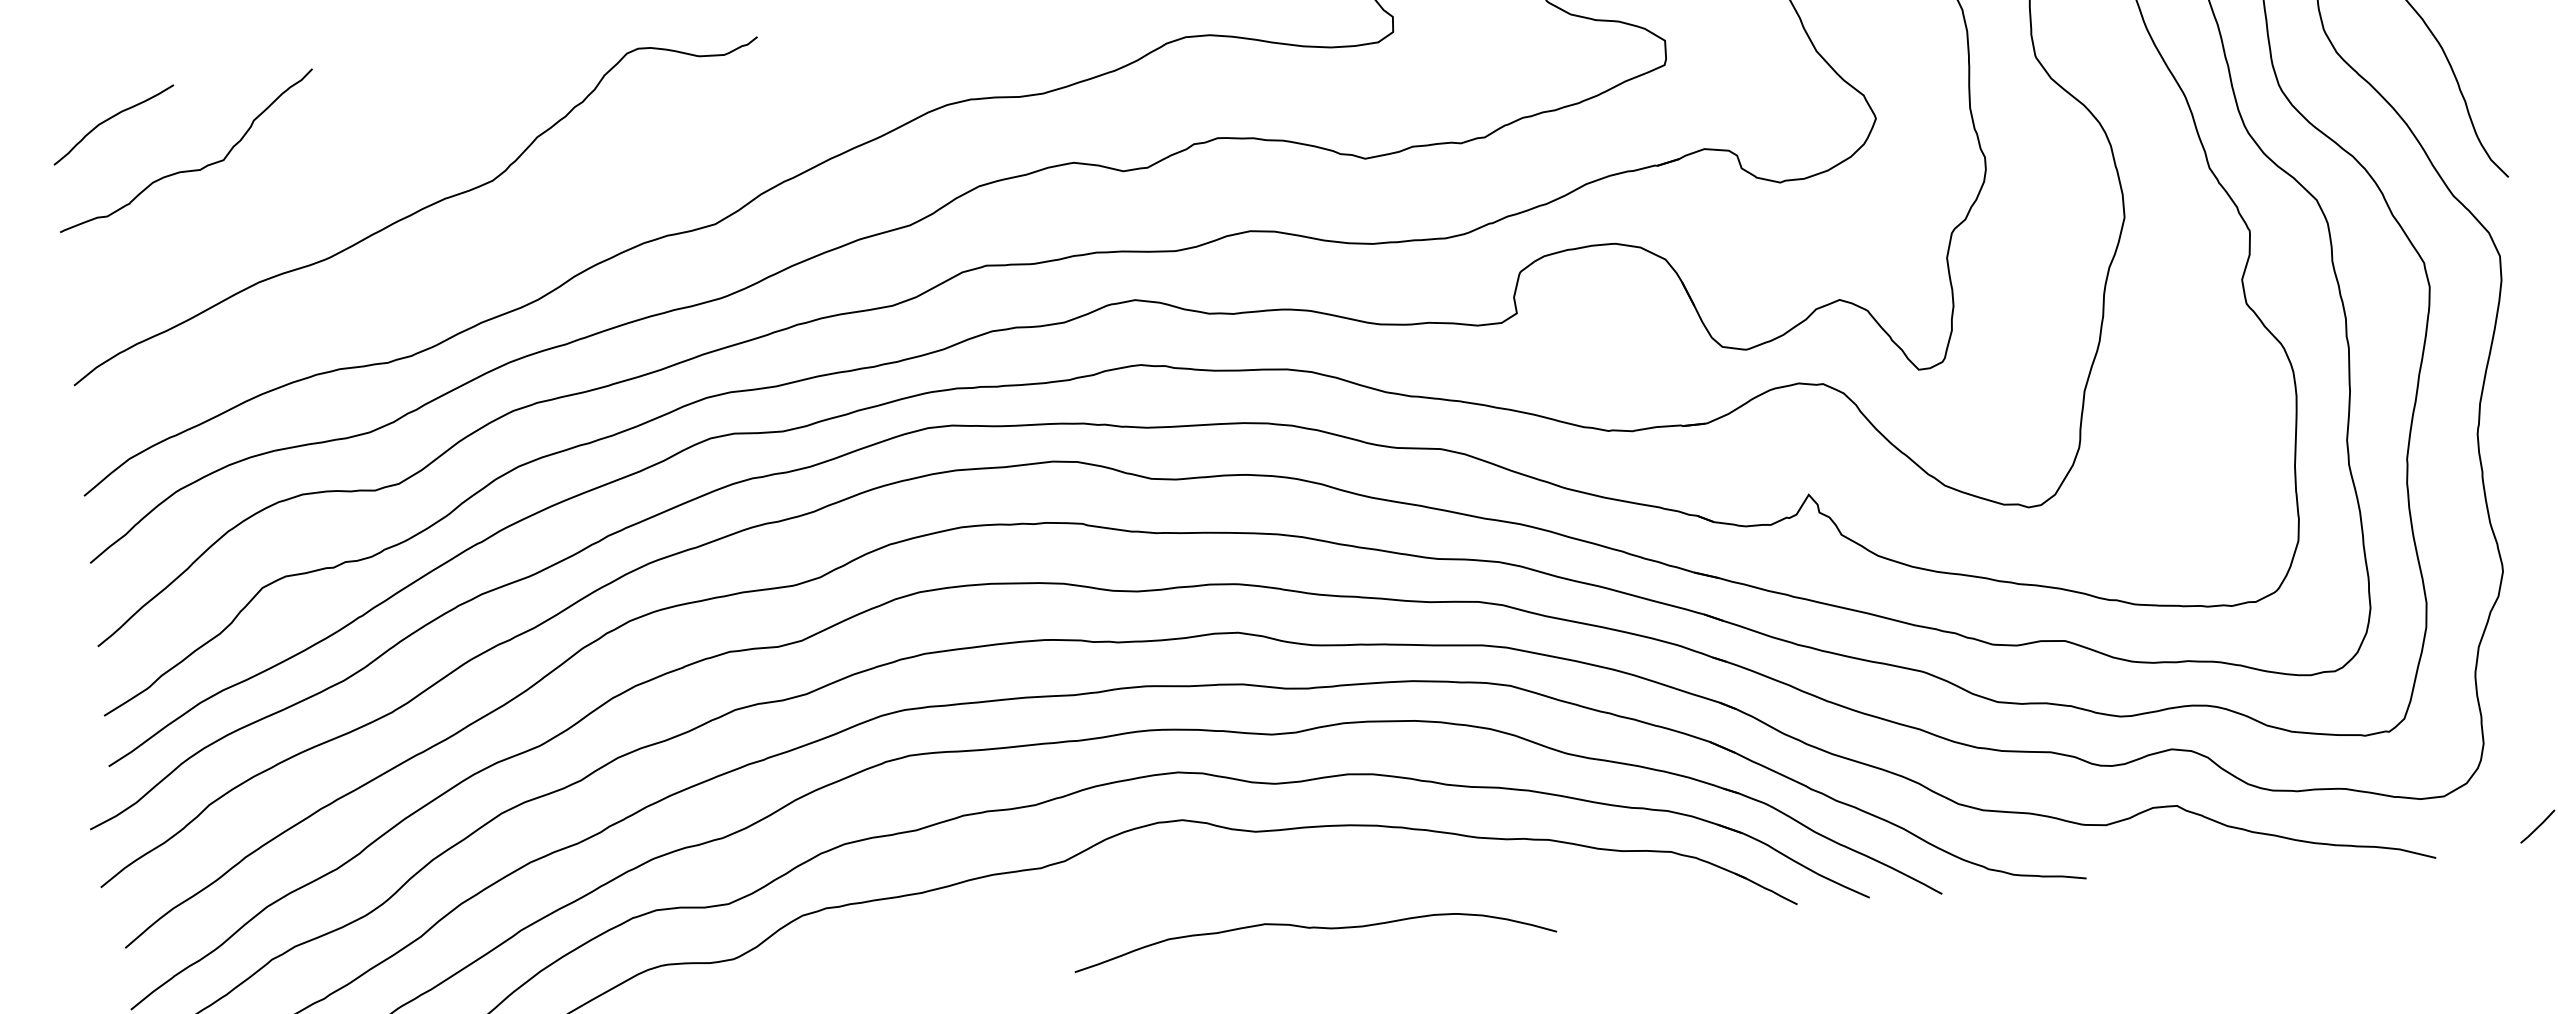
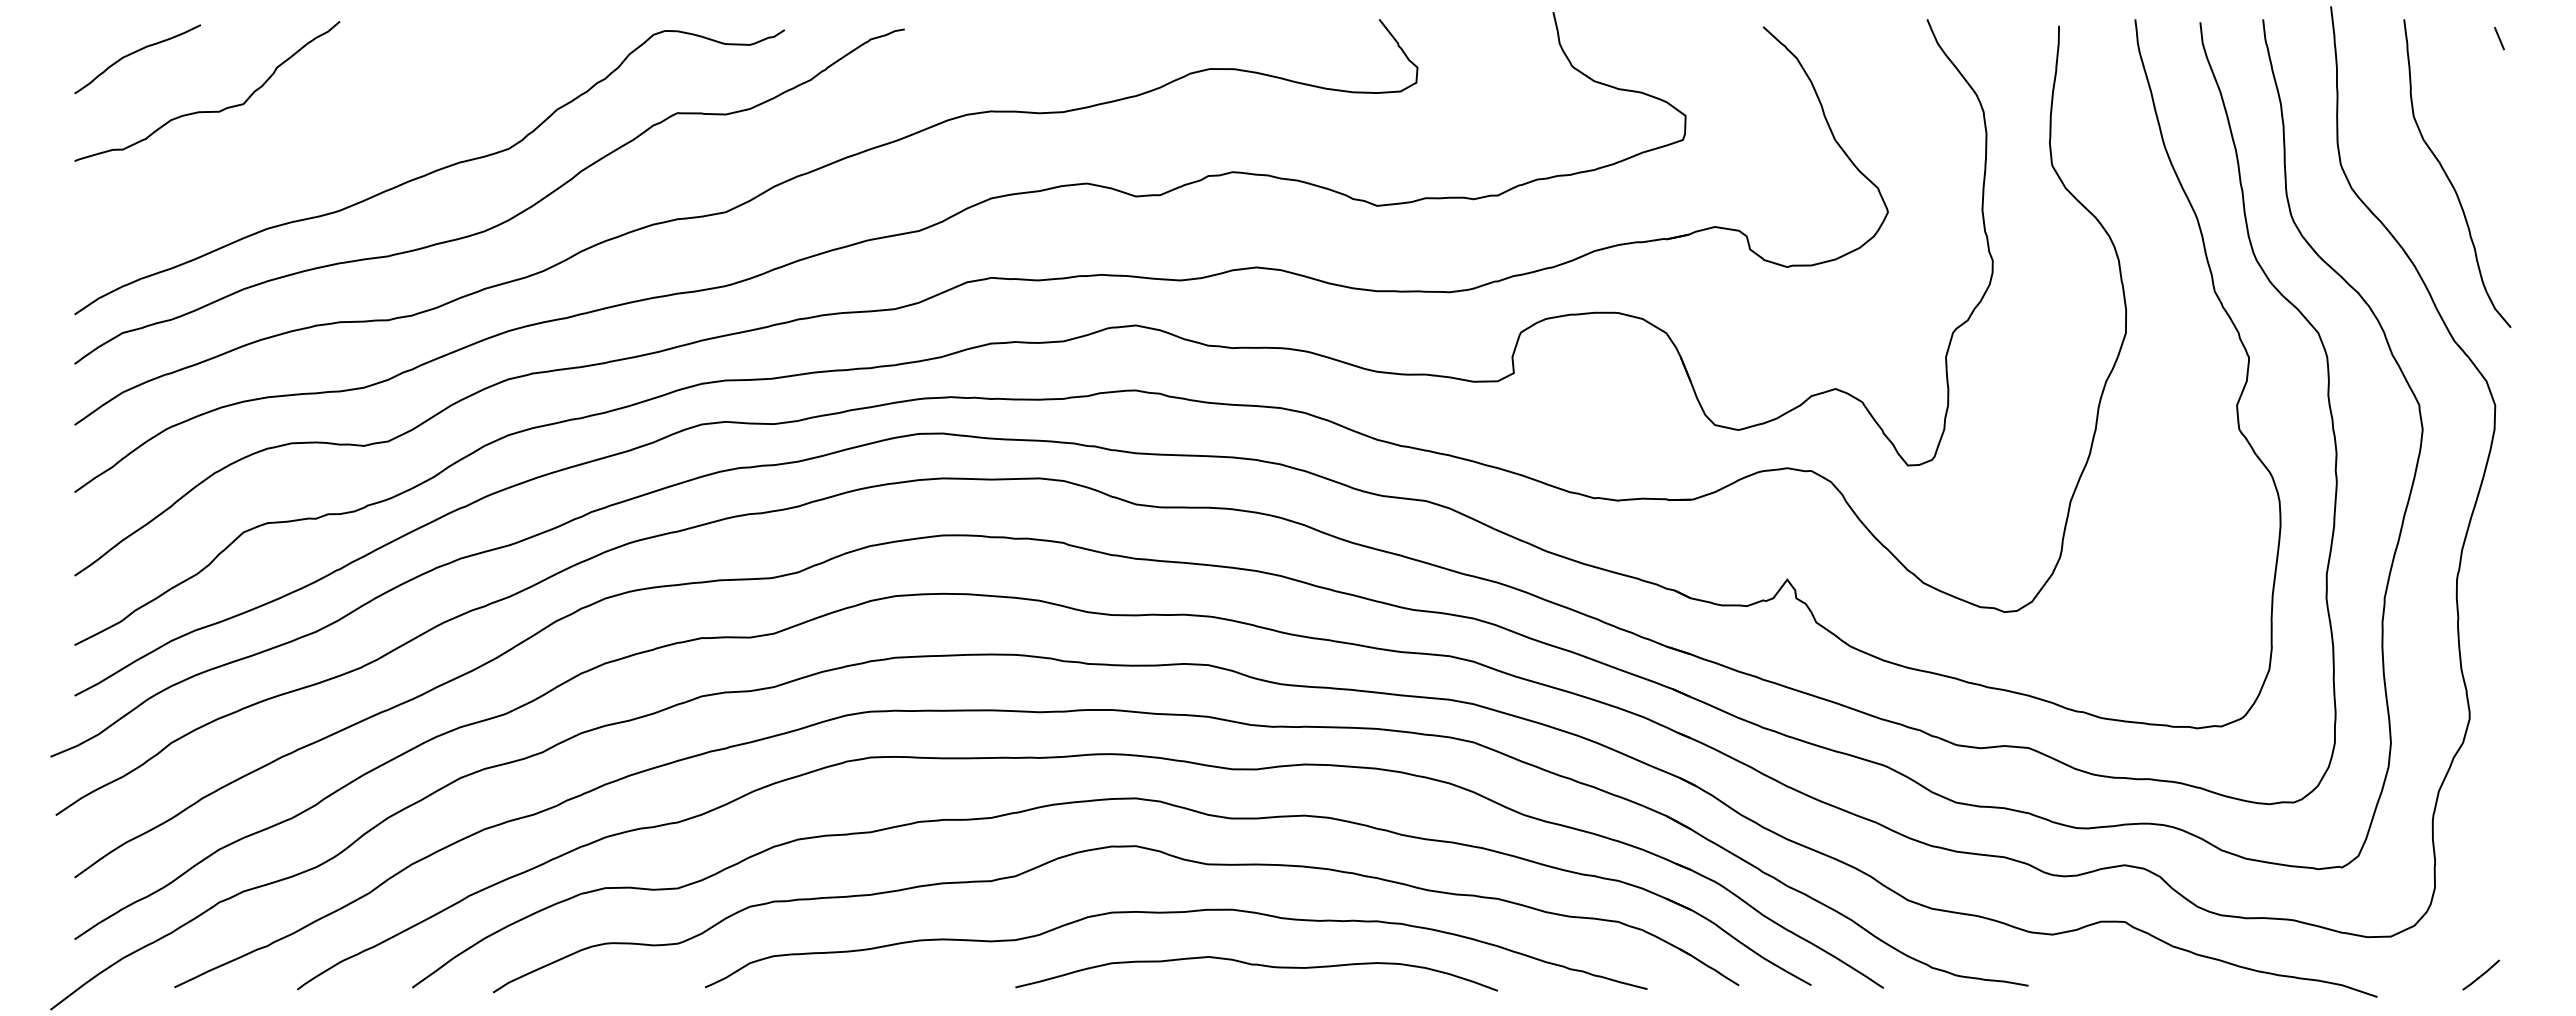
curve: (492, 254) -> (501, 222), added
curve: (1229, 883) -> (1176, 913), added

